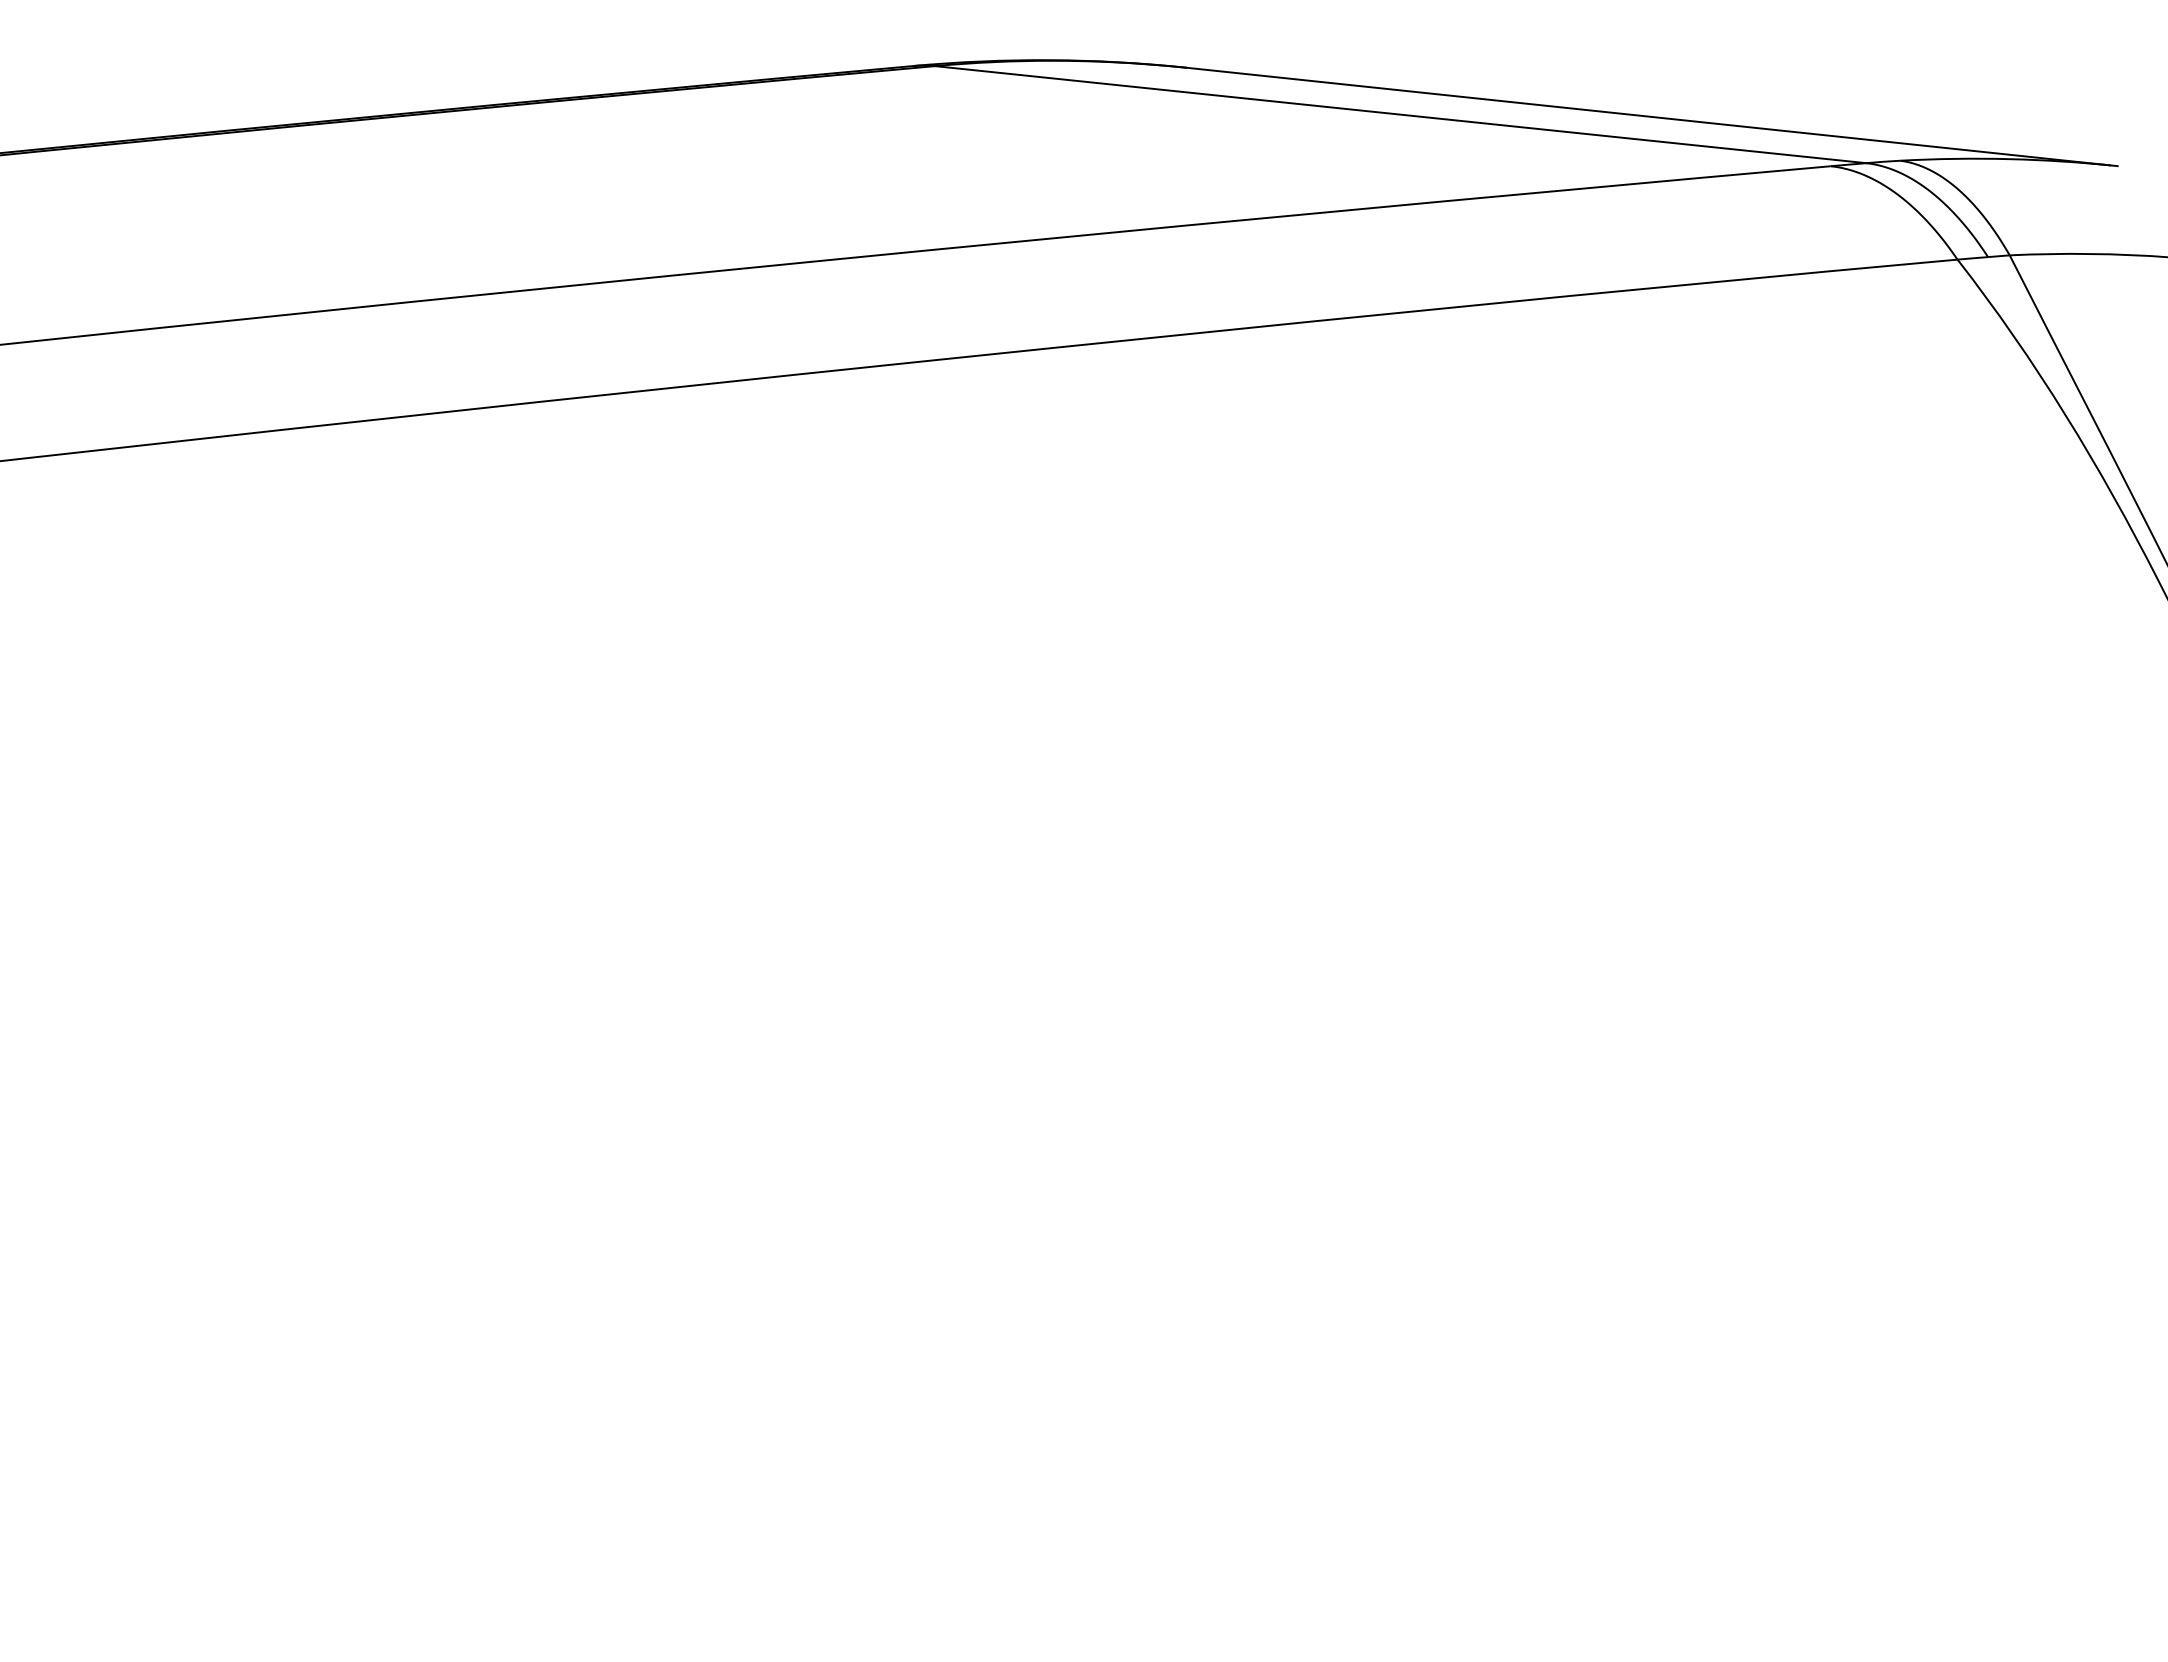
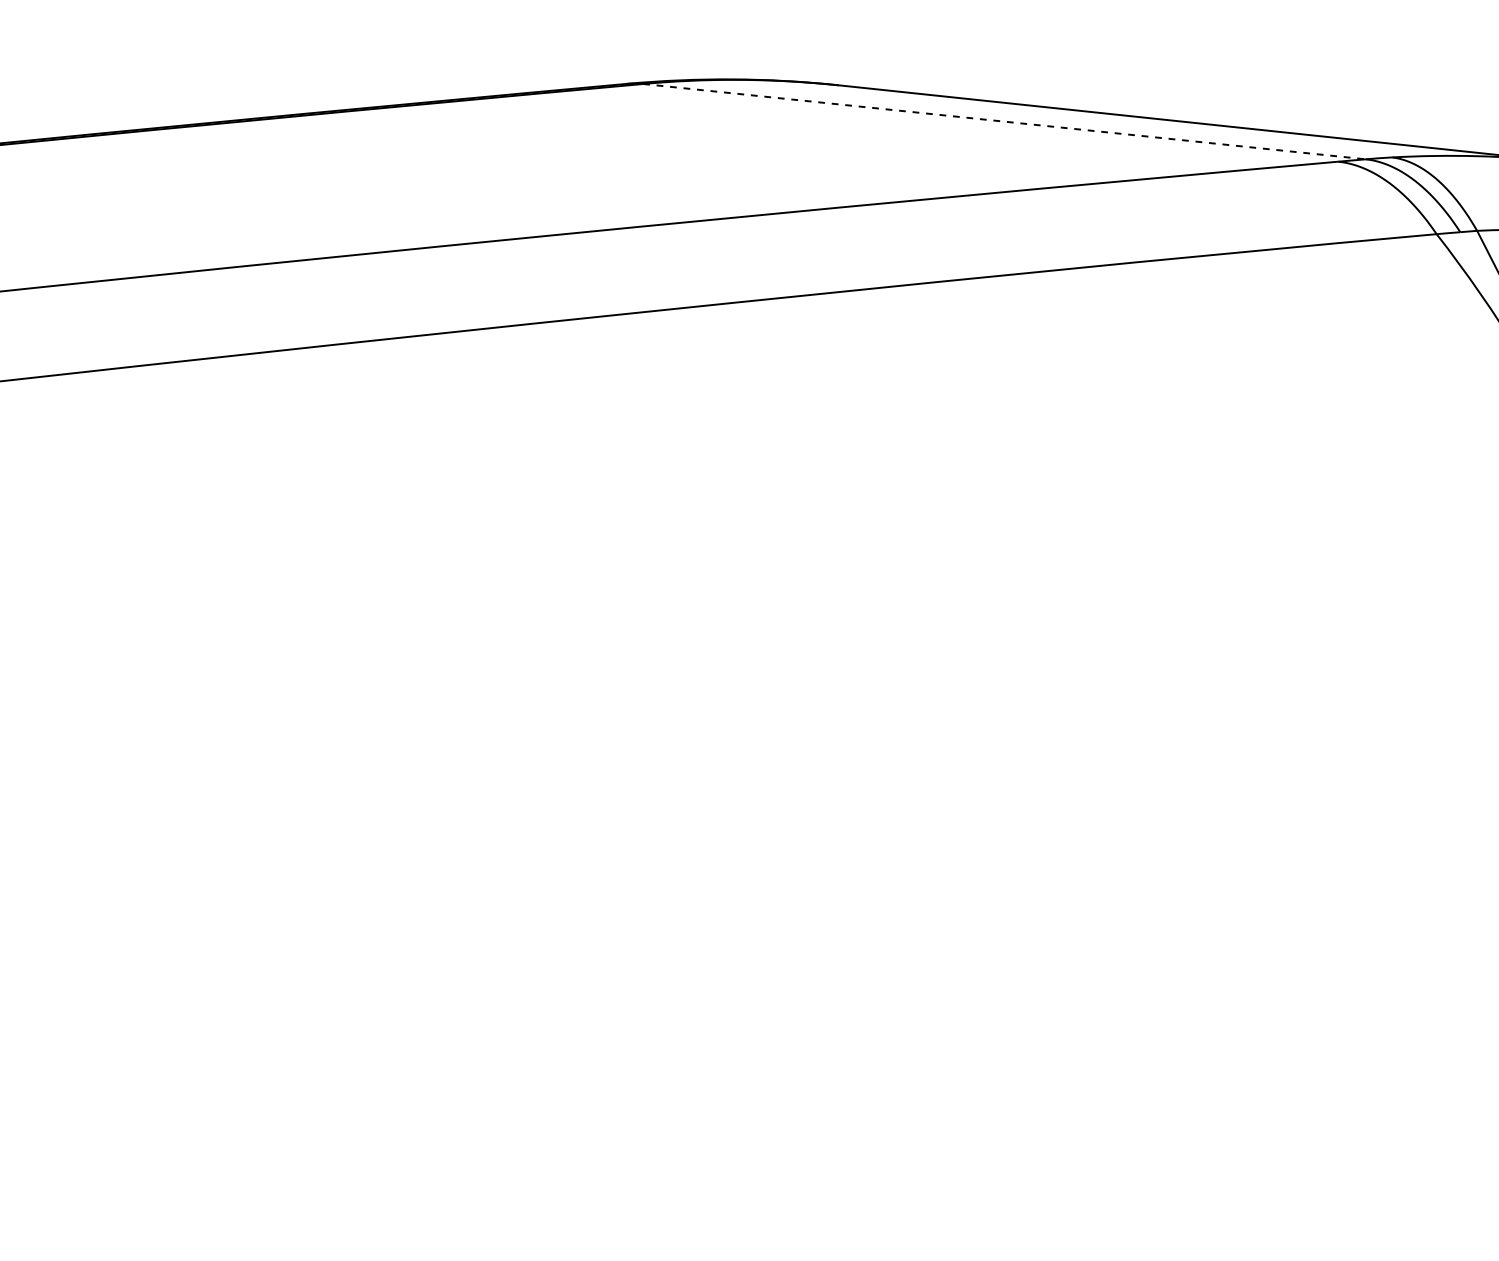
line: (1401, 114) -> (1005, 121), solid -> dashed

